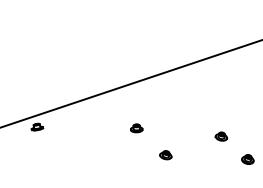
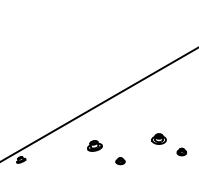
part: (136, 127) -> (94, 145), size x1.6
part: (221, 135) -> (158, 138), size x1.6

